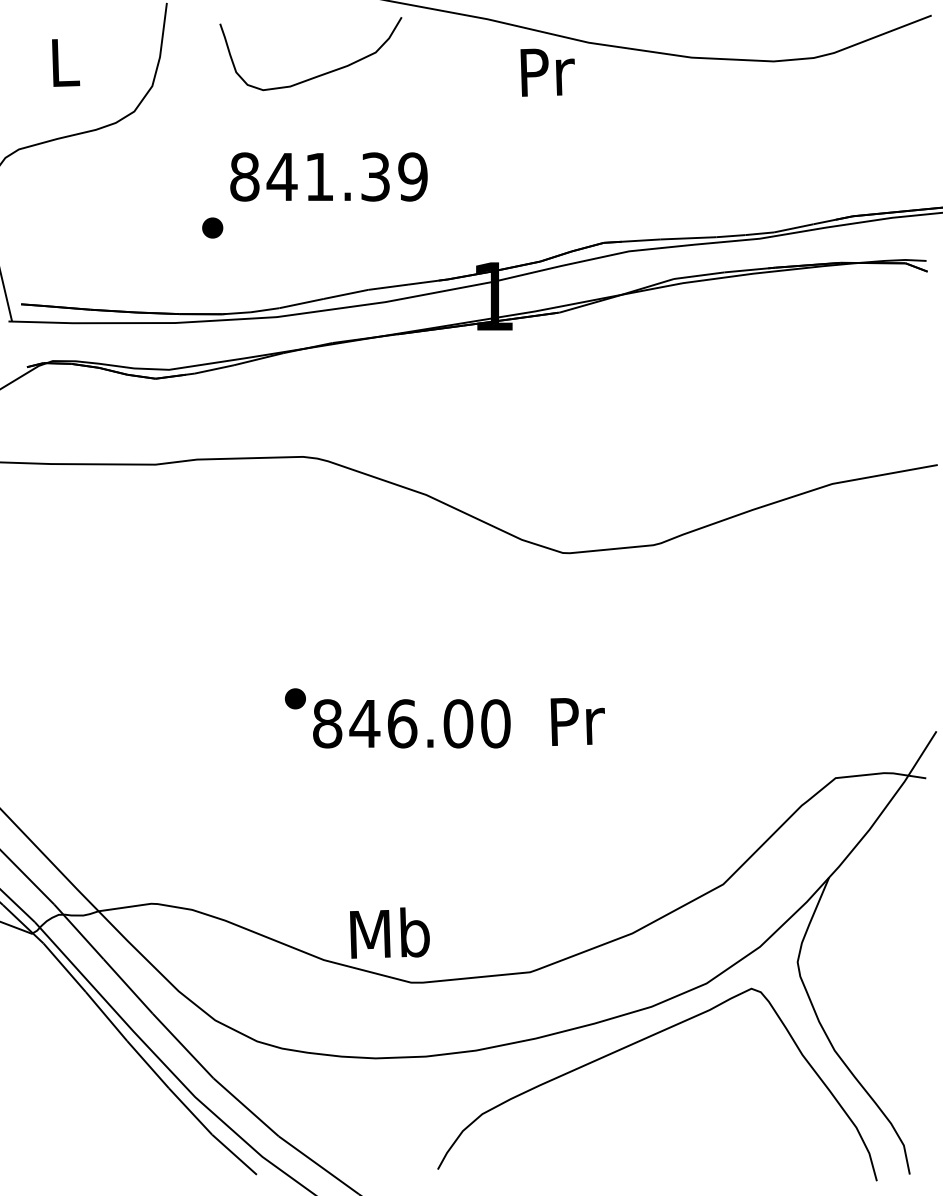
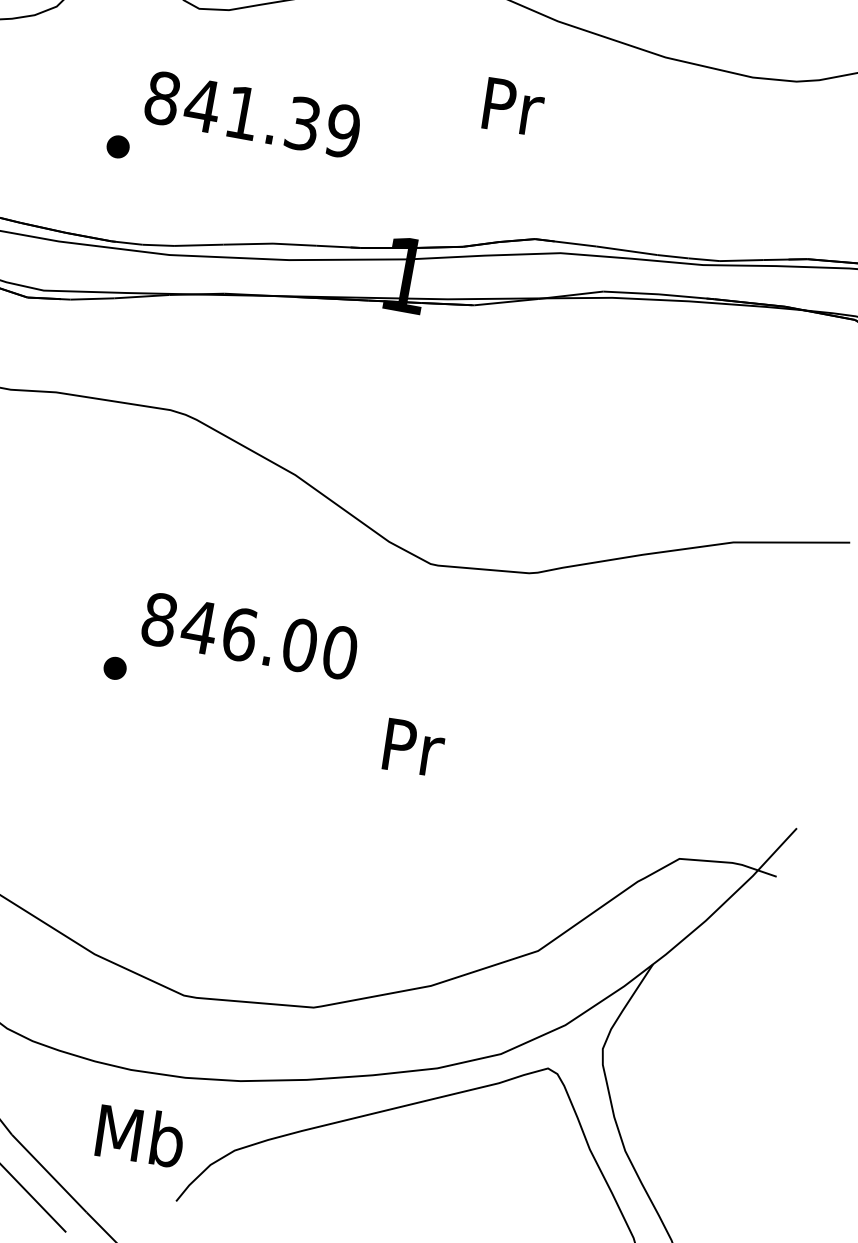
text: (547, 72) -> (513, 107), moved
text: (411, 723) -> (249, 635), moved
text: (389, 932) -> (140, 1134), moved

